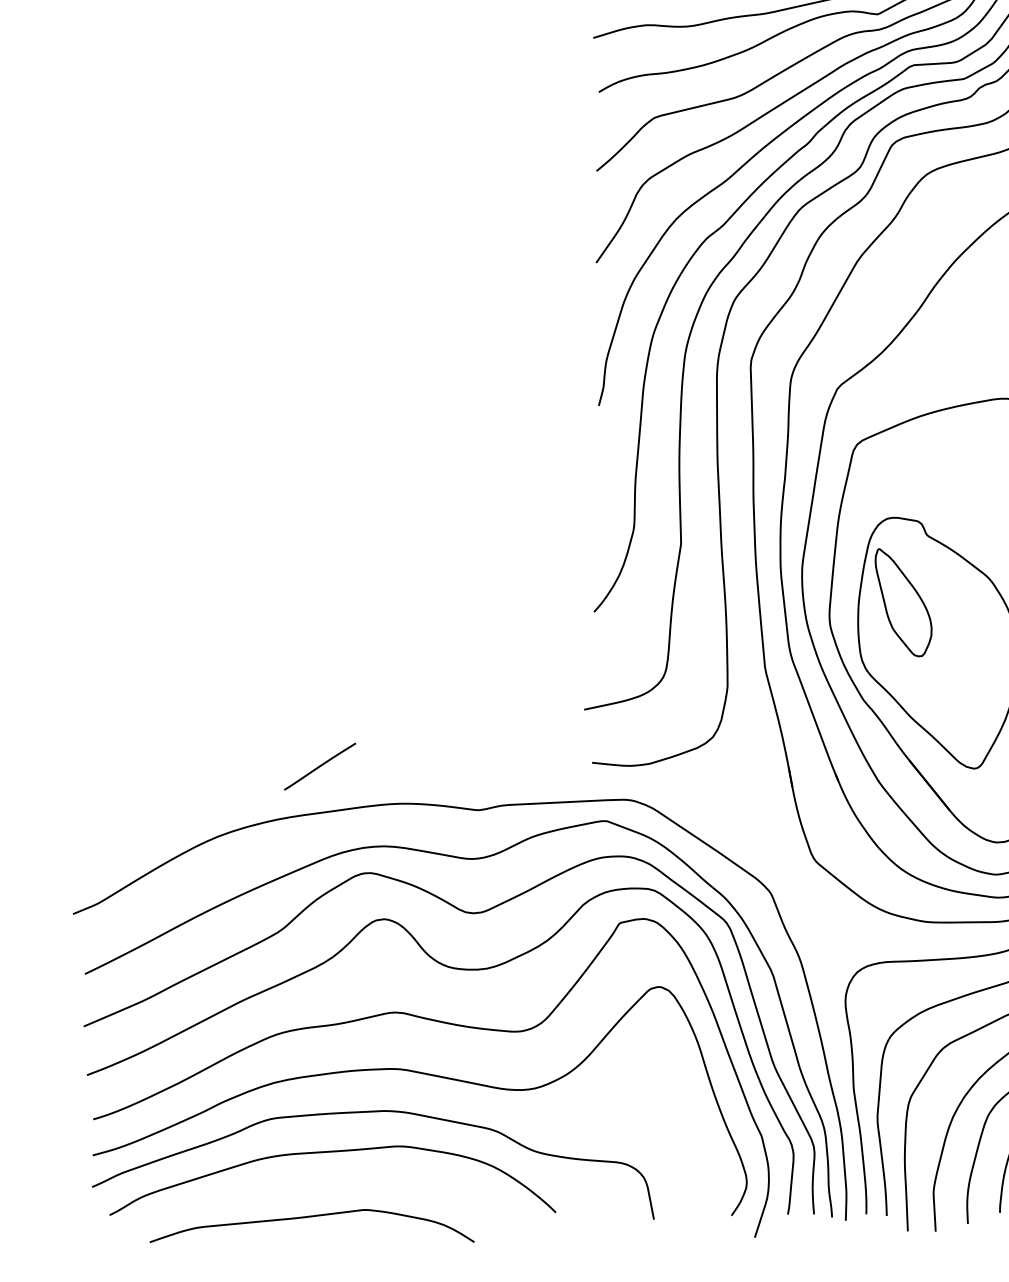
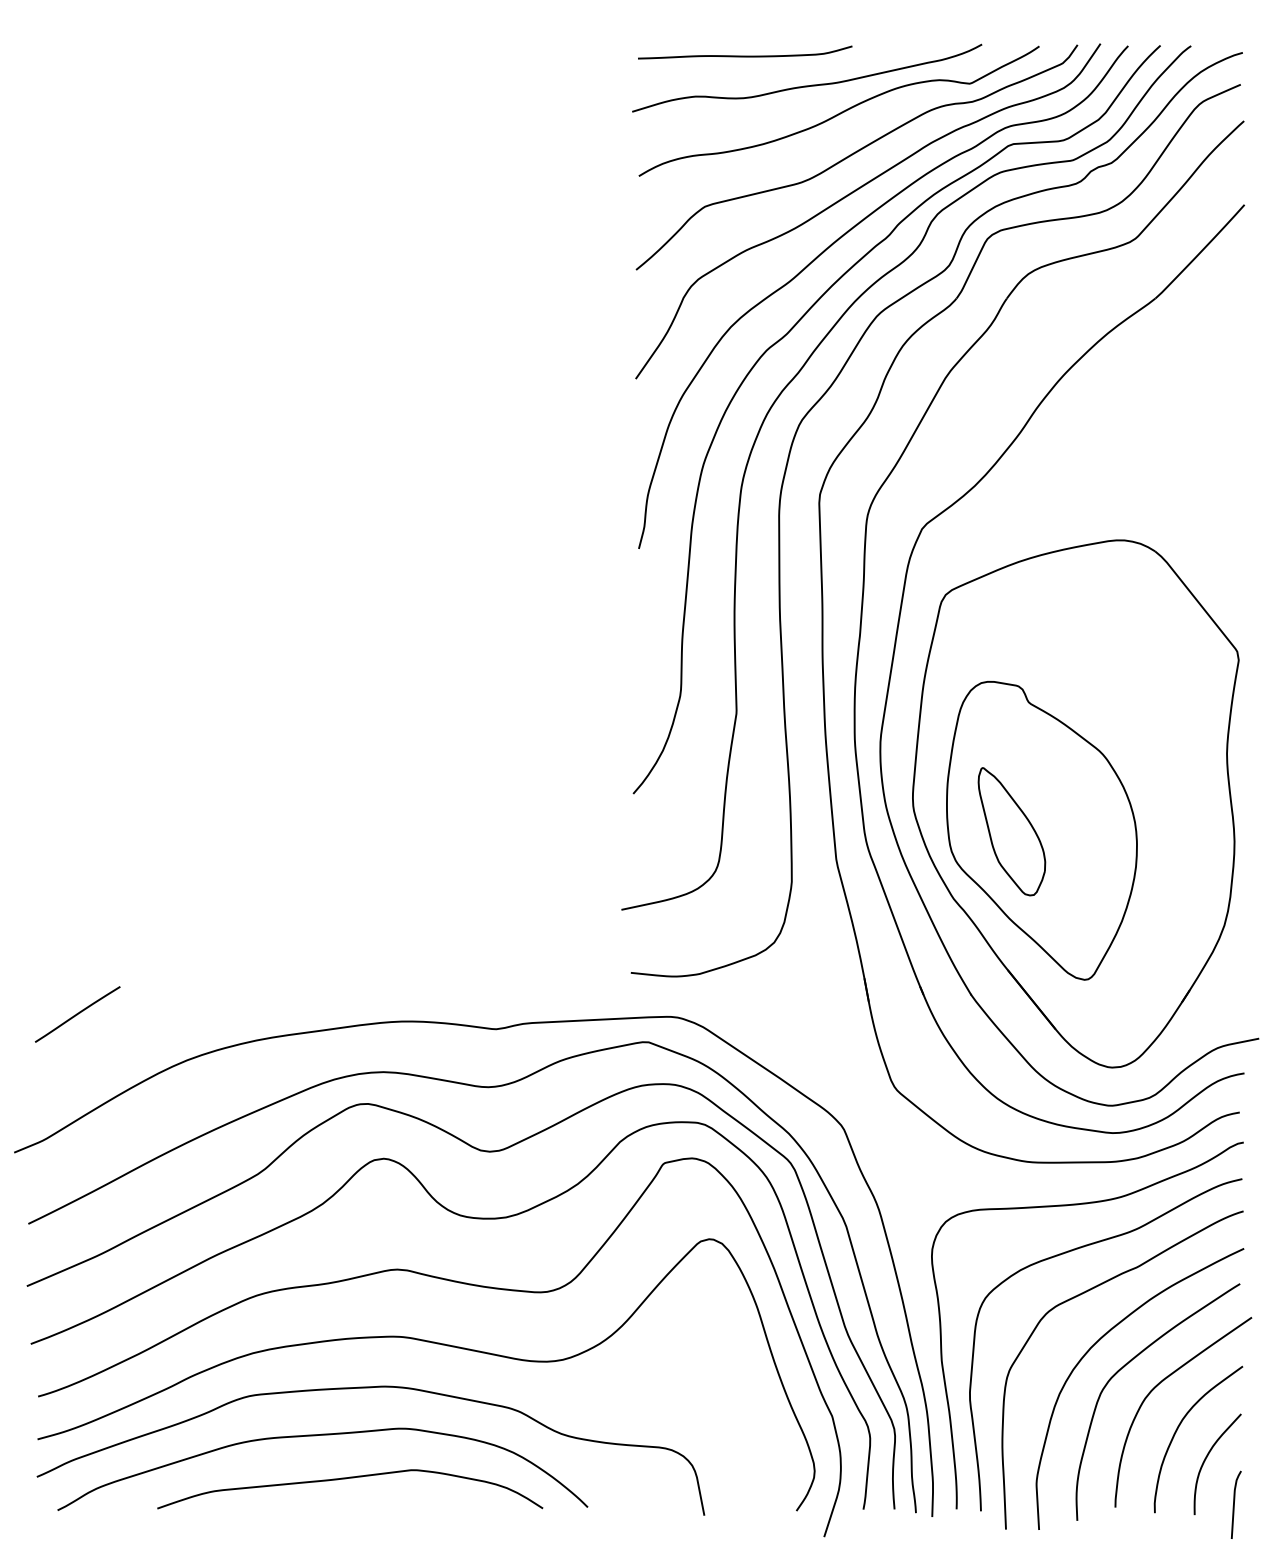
part: (903, 602) -> (1011, 831), moved
line: (319, 766) -> (77, 1014), moved
curve: (308, 1217) -> (346, 1479), moved

